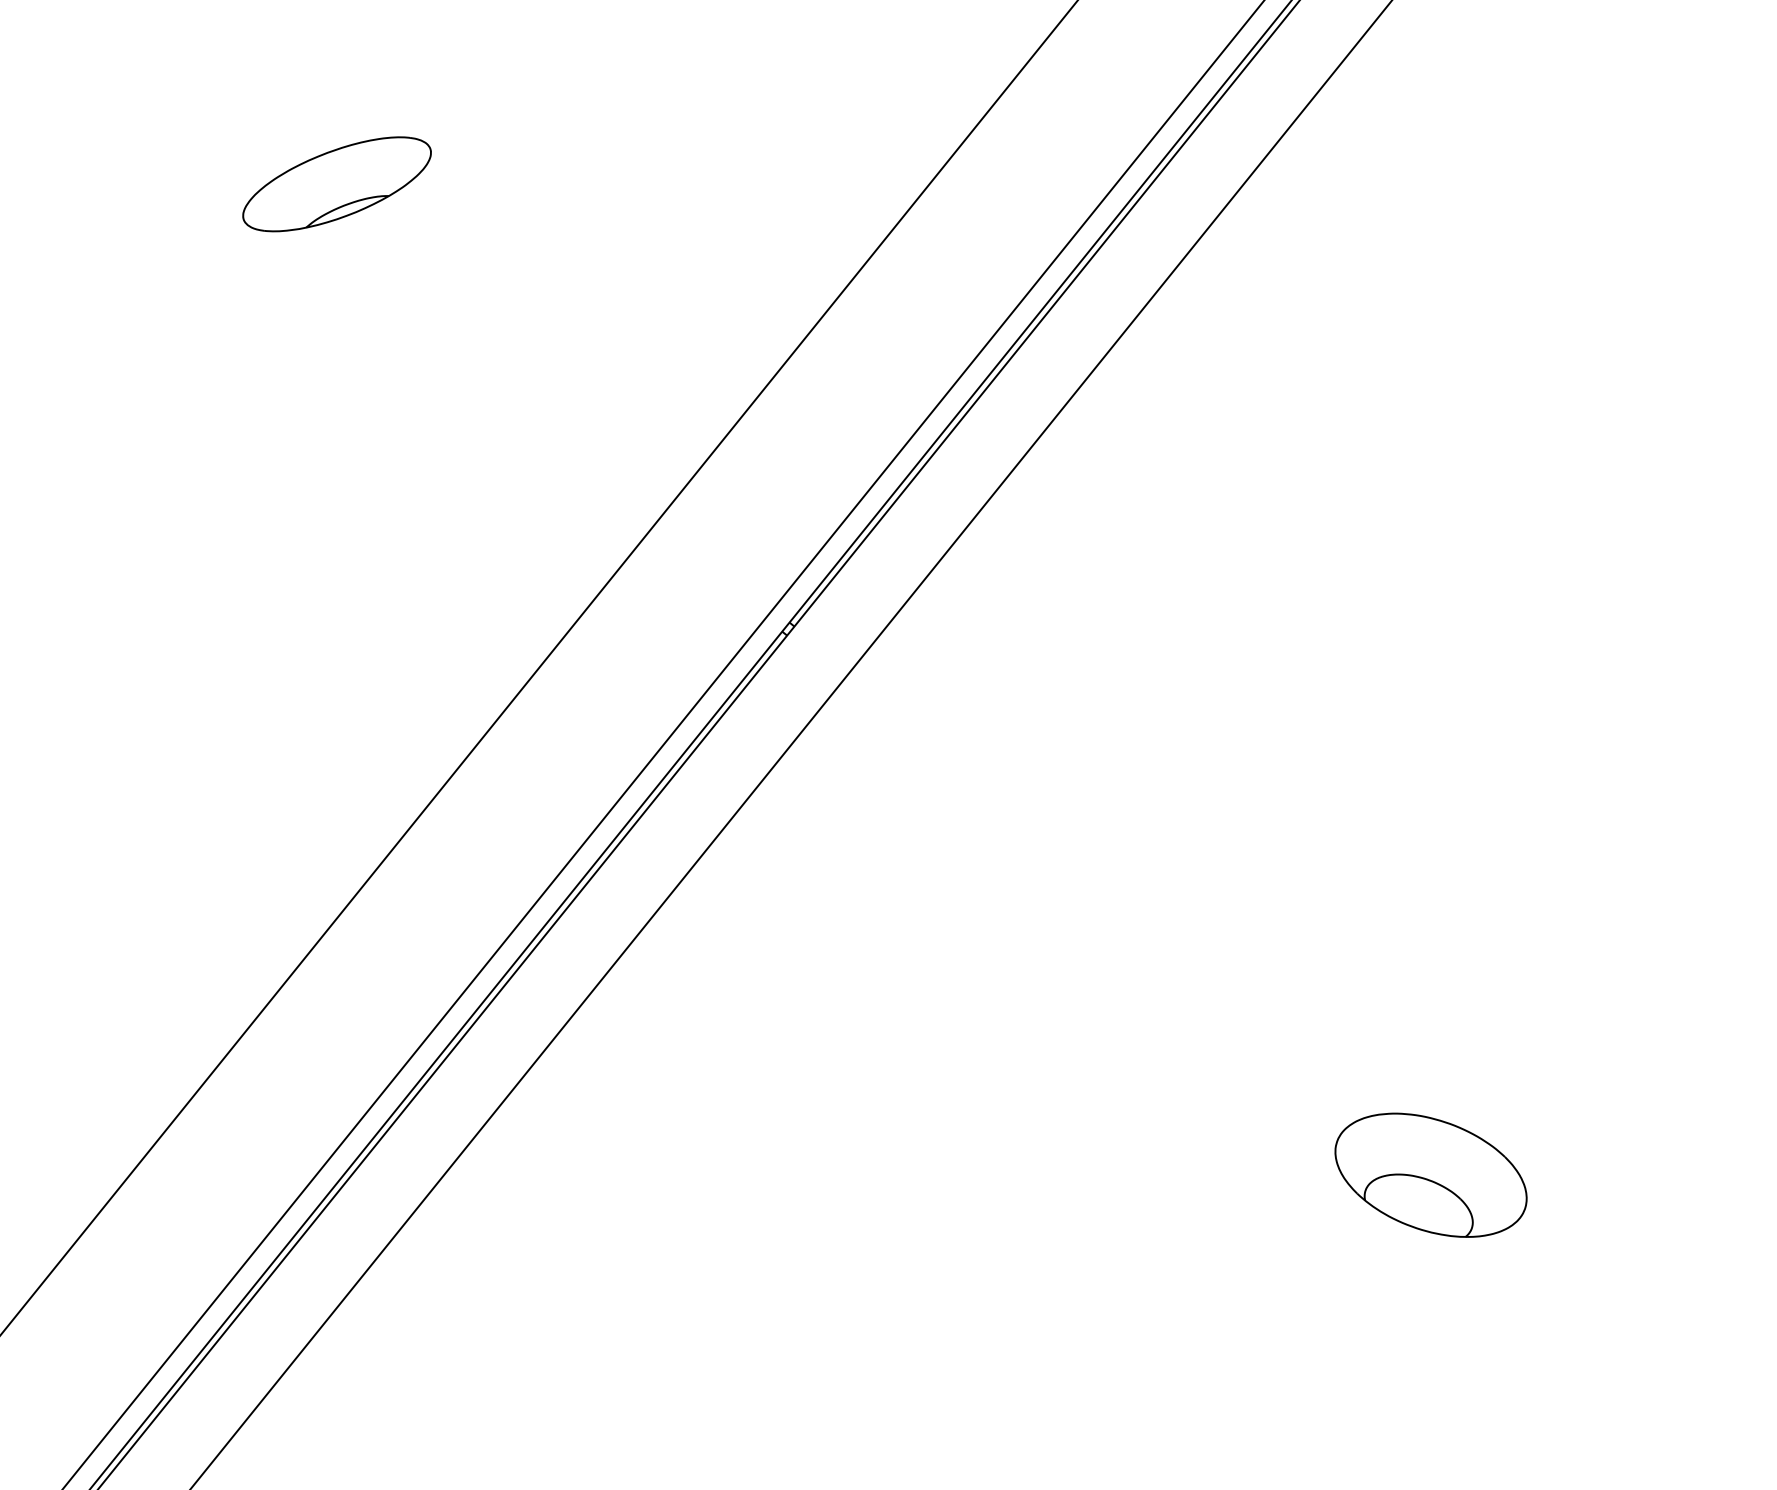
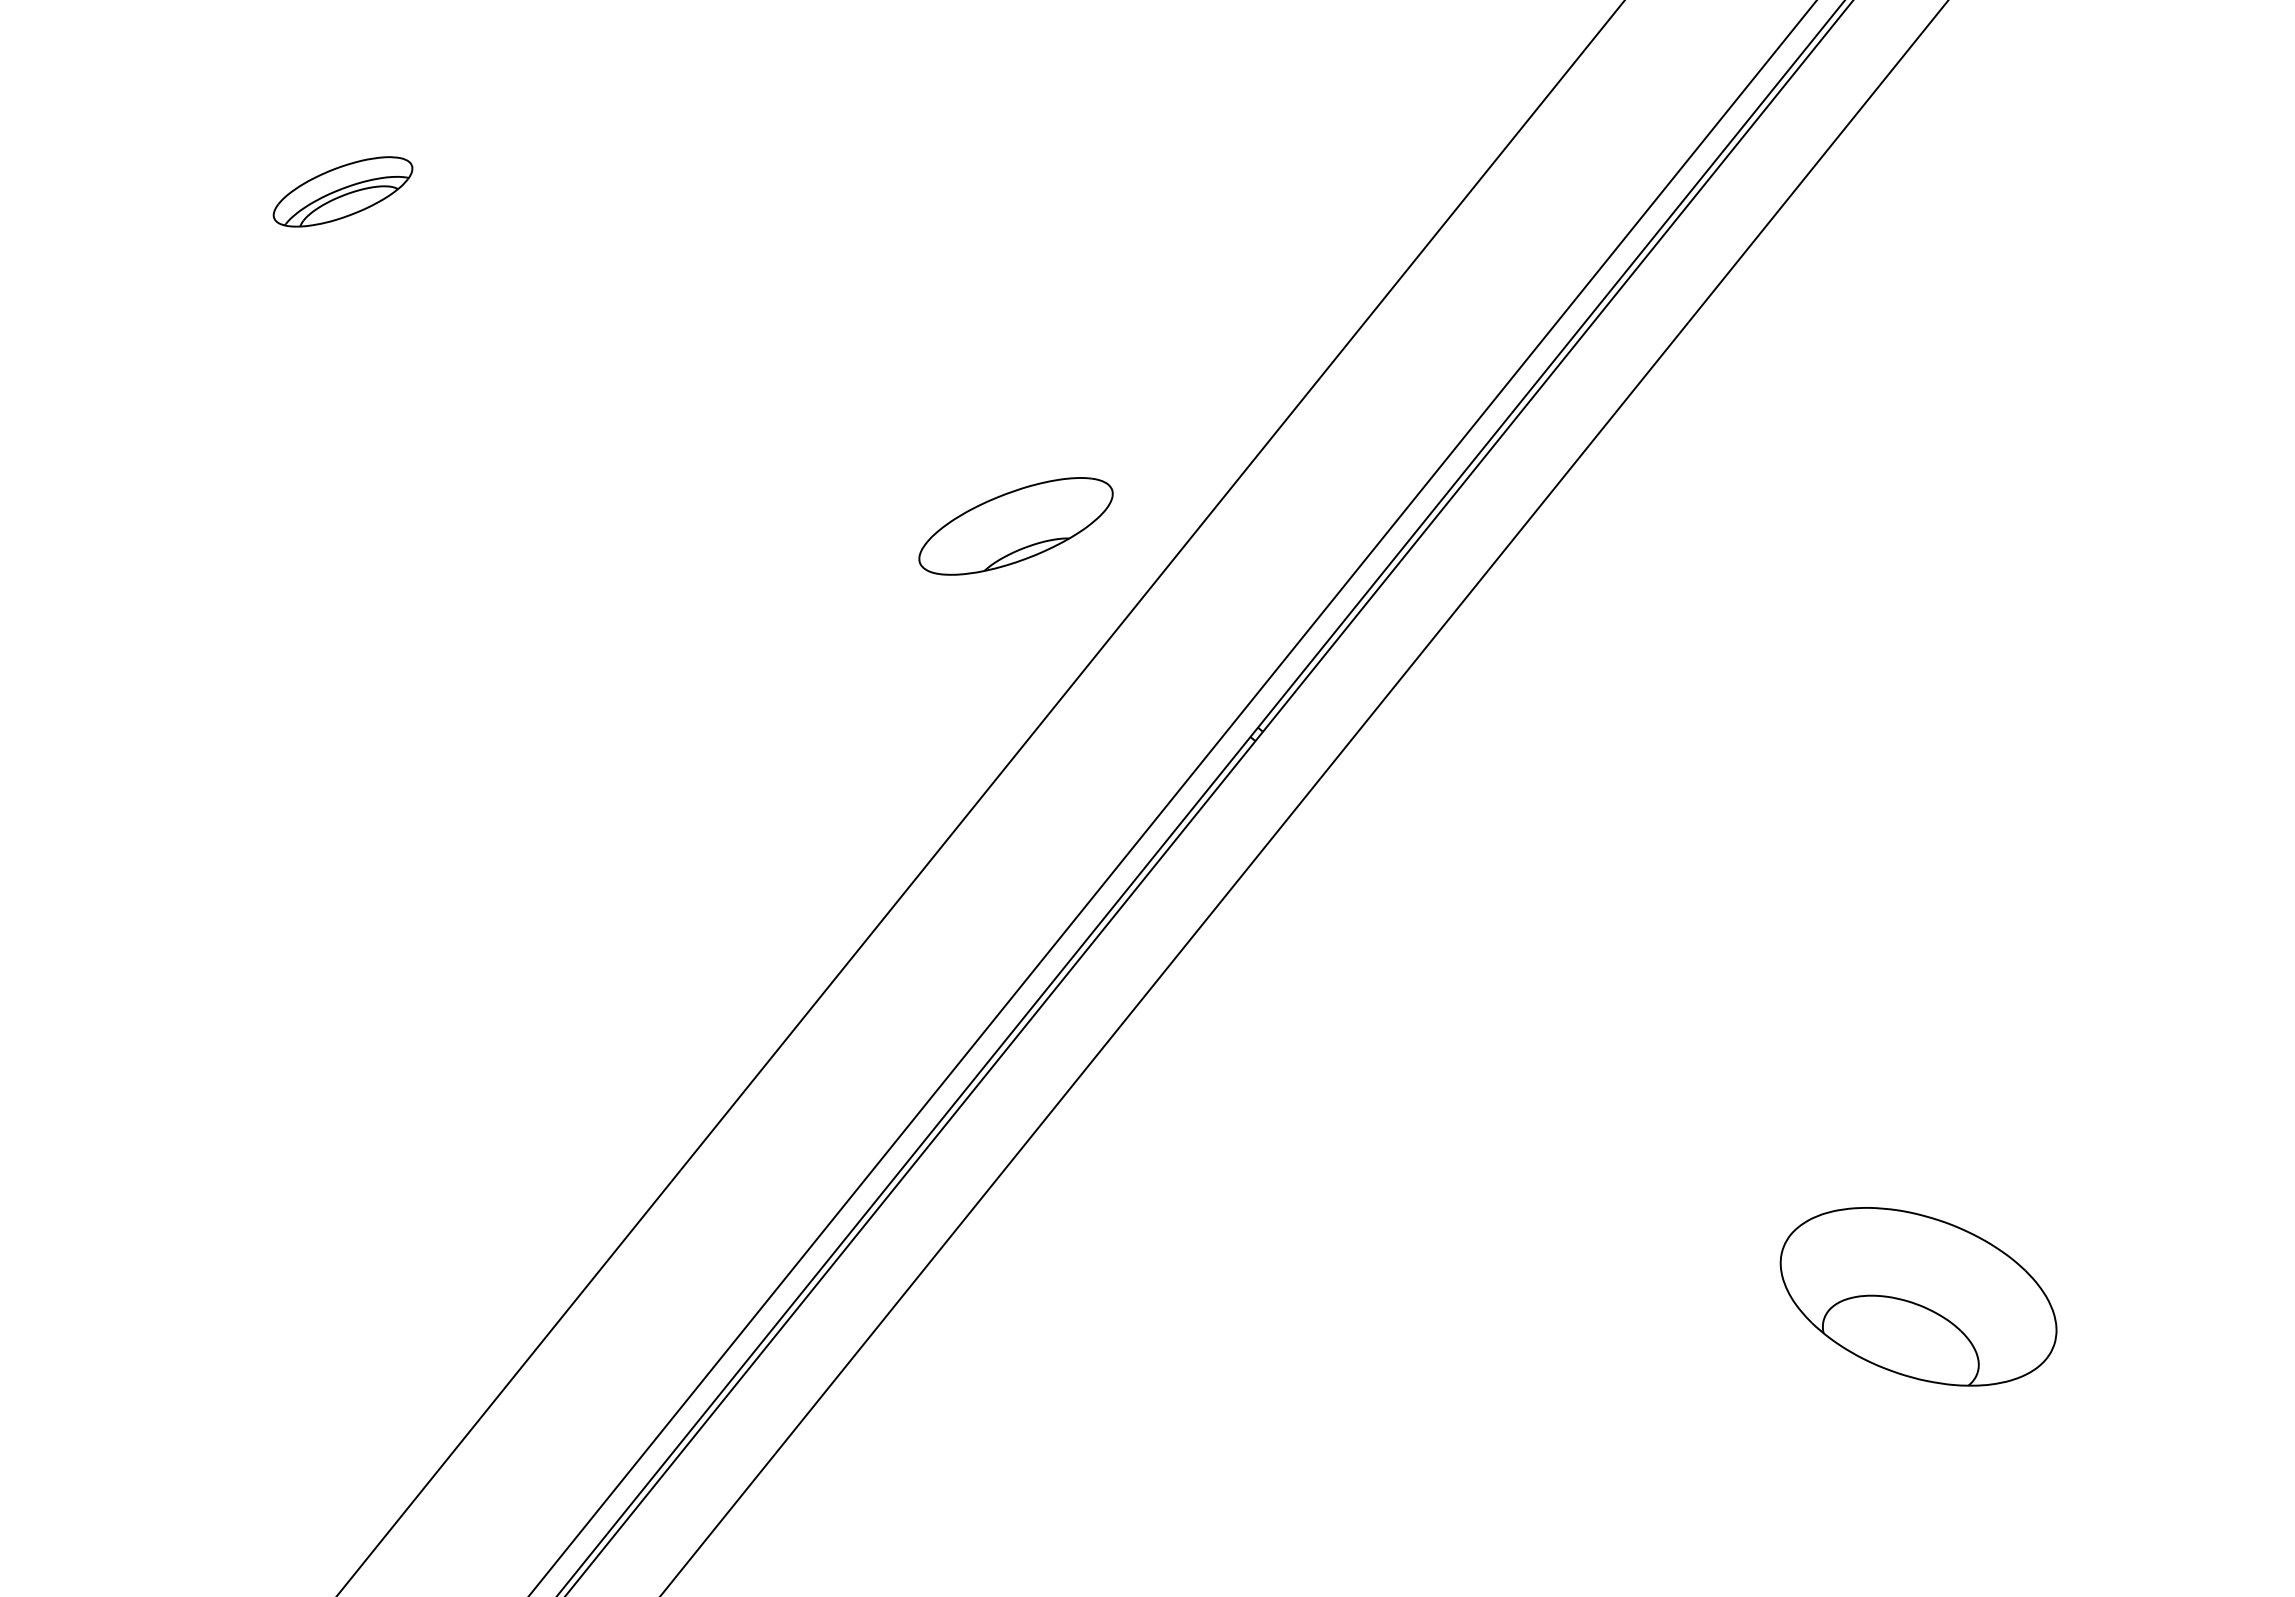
part: (336, 184) -> (1015, 526), moved
part: (1430, 1174) -> (1918, 1296), size x1.4

